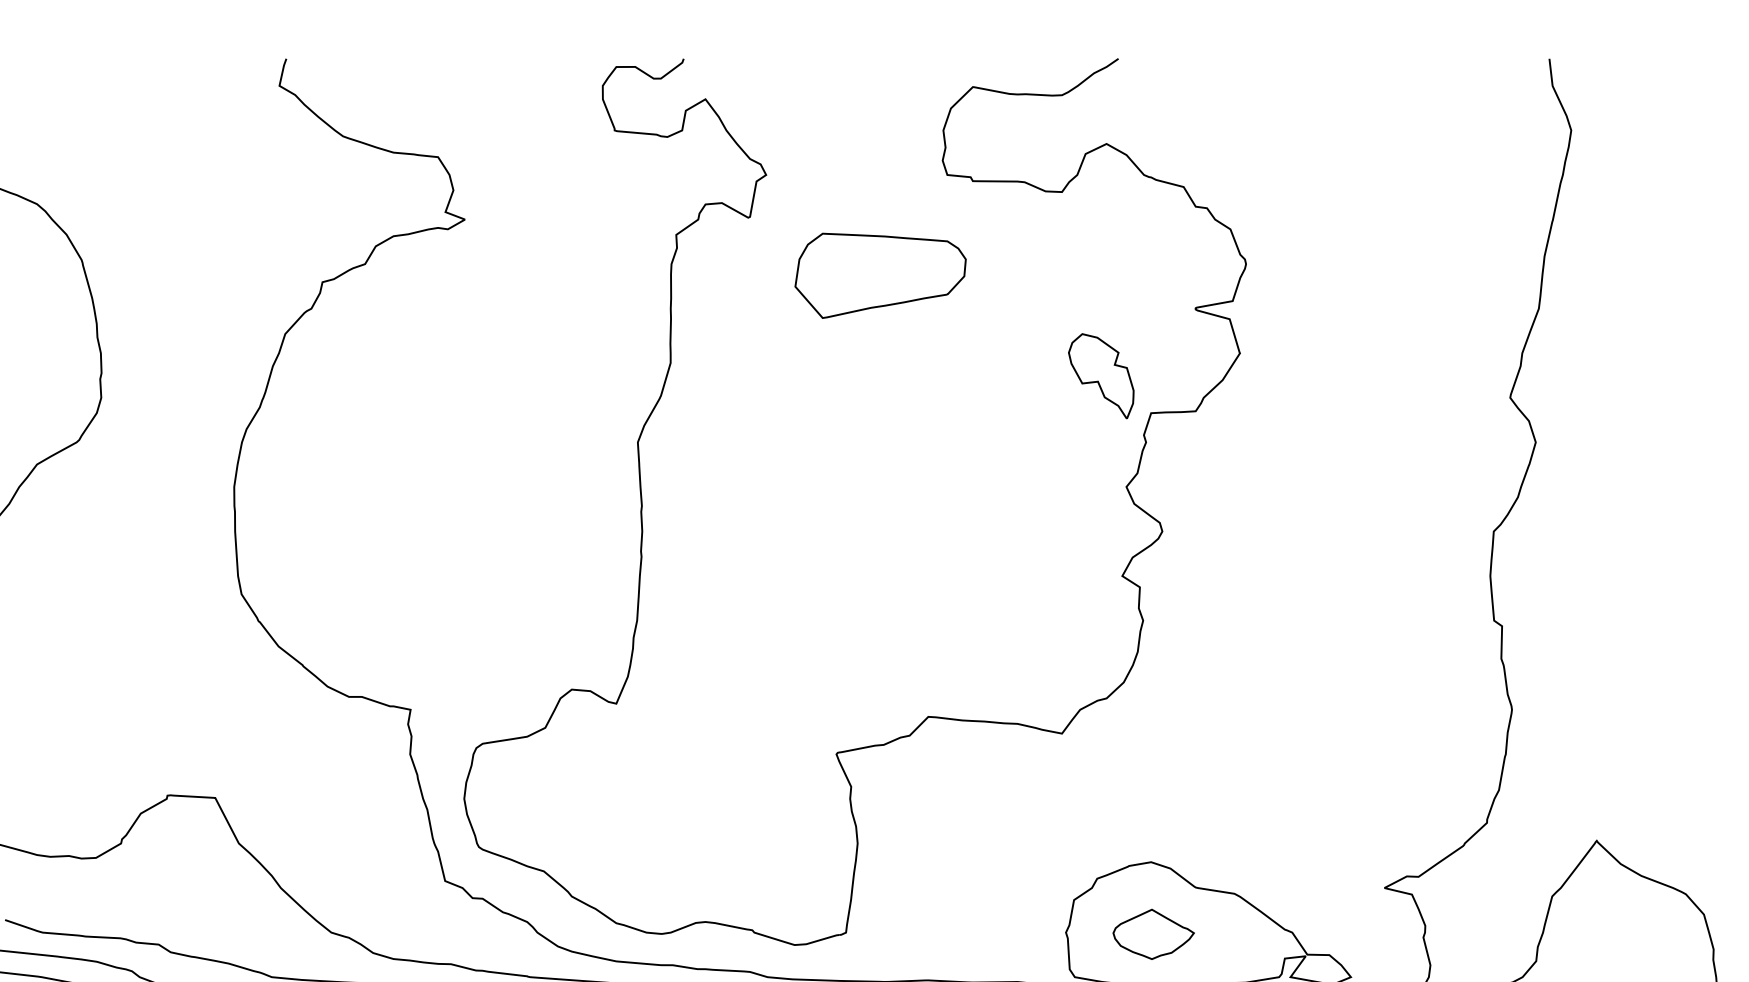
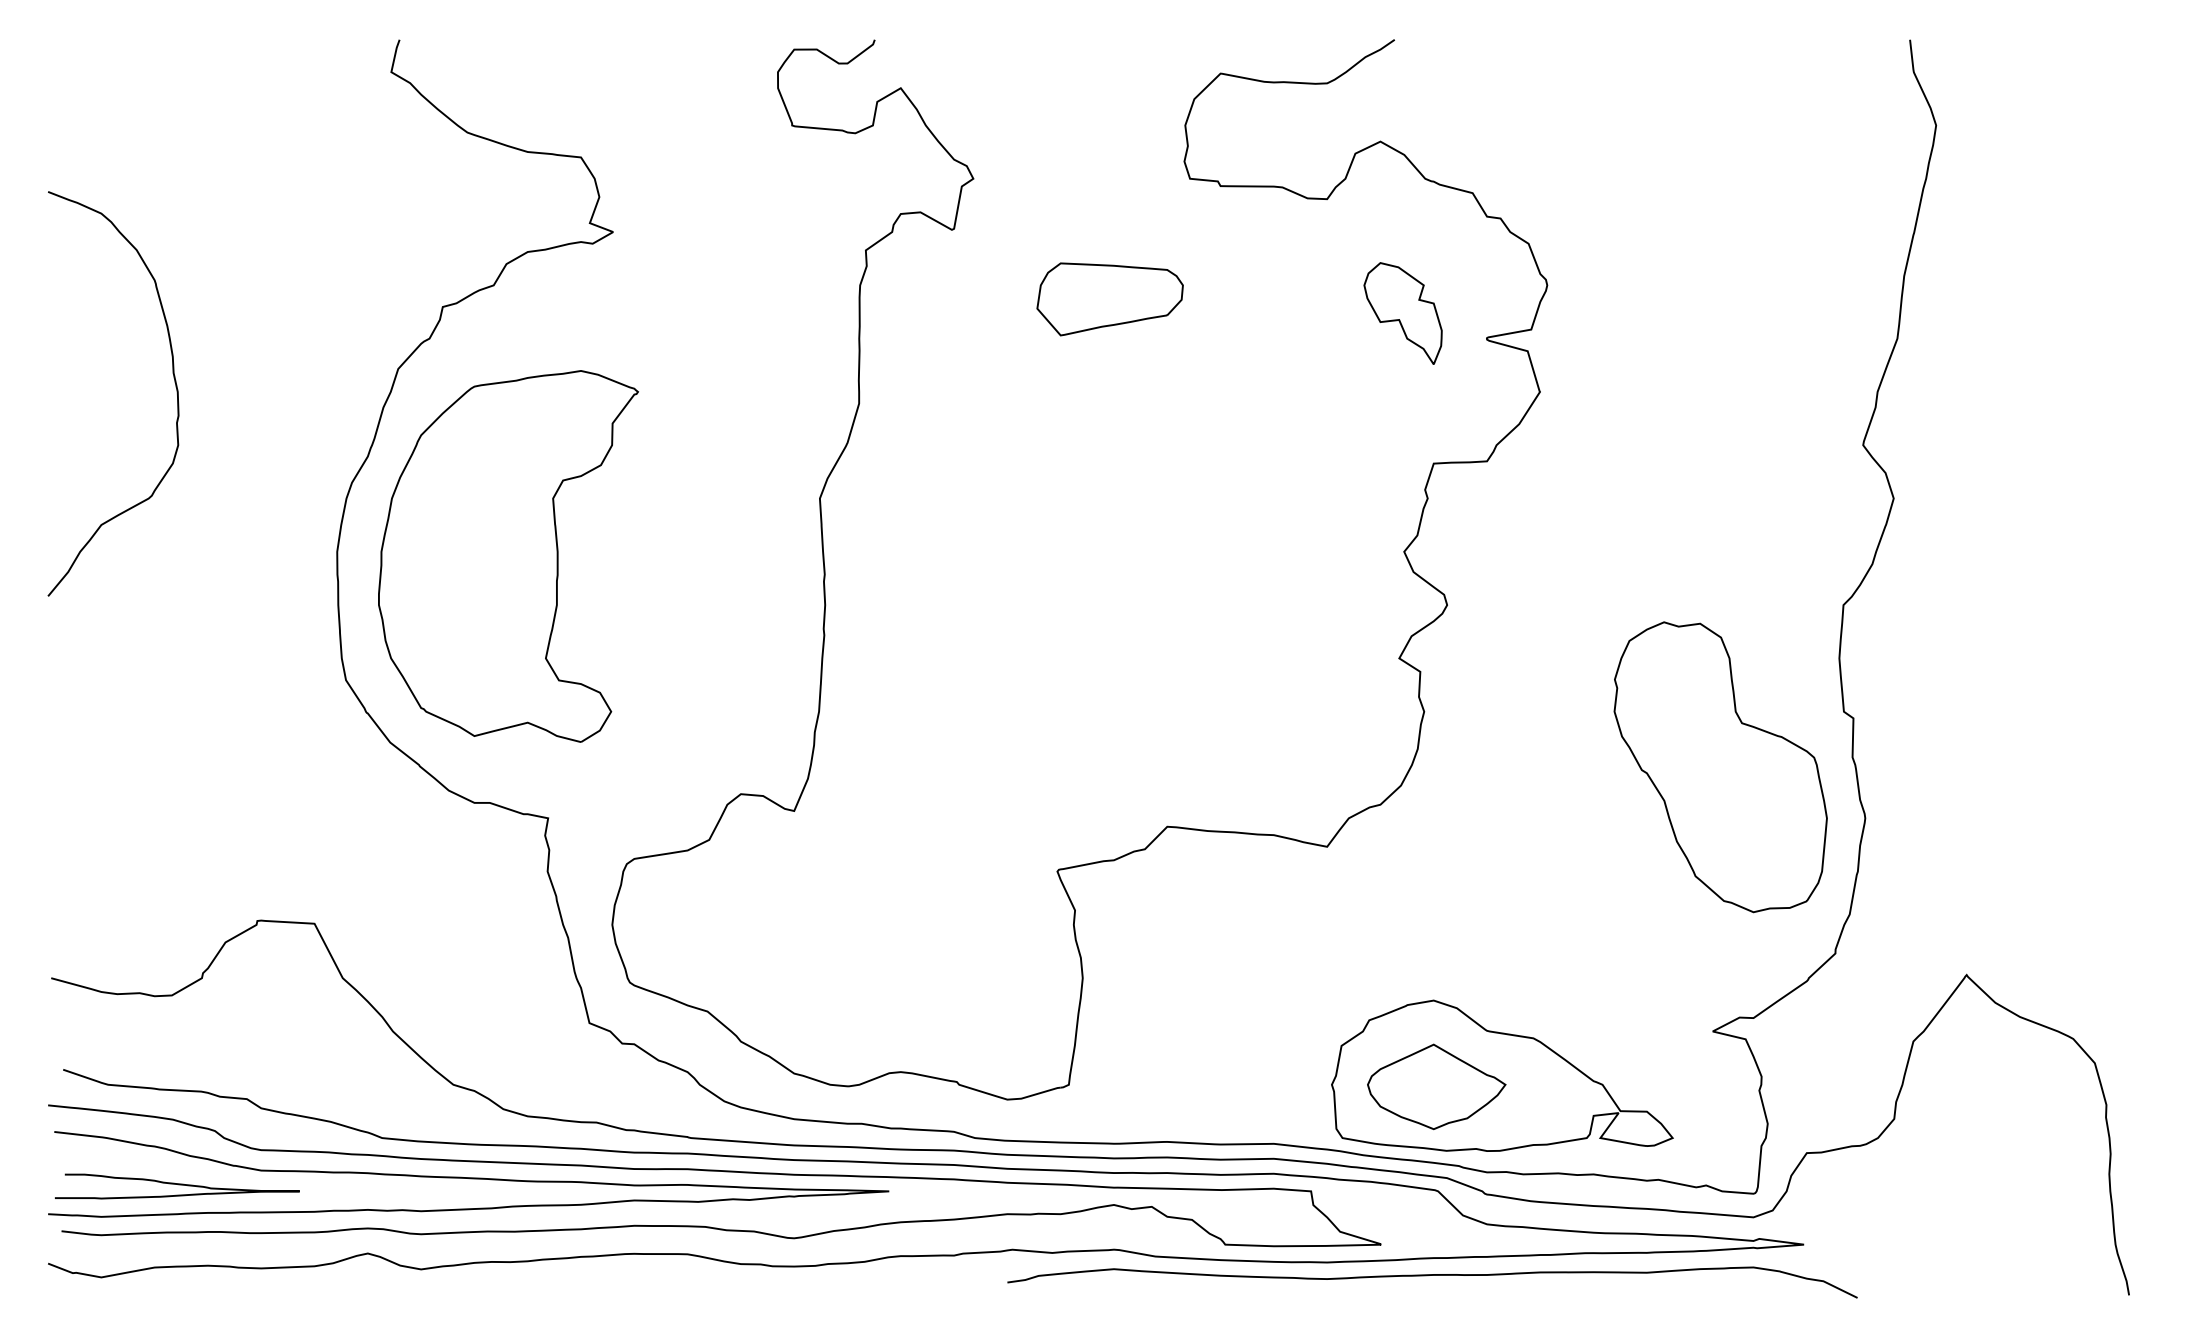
part: (880, 275) -> (1109, 299), size x0.71
part: (1100, 376) -> (1402, 313), moved
part: (377, 490) -> (508, 556), added
part: (1390, 667) -> (1720, 767), added
part: (1153, 934) -> (1436, 1086), size x1.43

